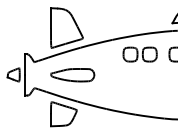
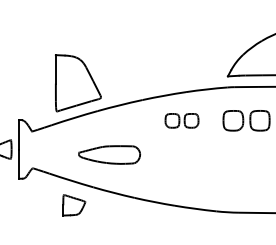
part: (139, 54) -> (181, 120), size x0.7
part: (72, 74) -> (109, 154), moved
part: (64, 114) -> (74, 205), size x0.6

